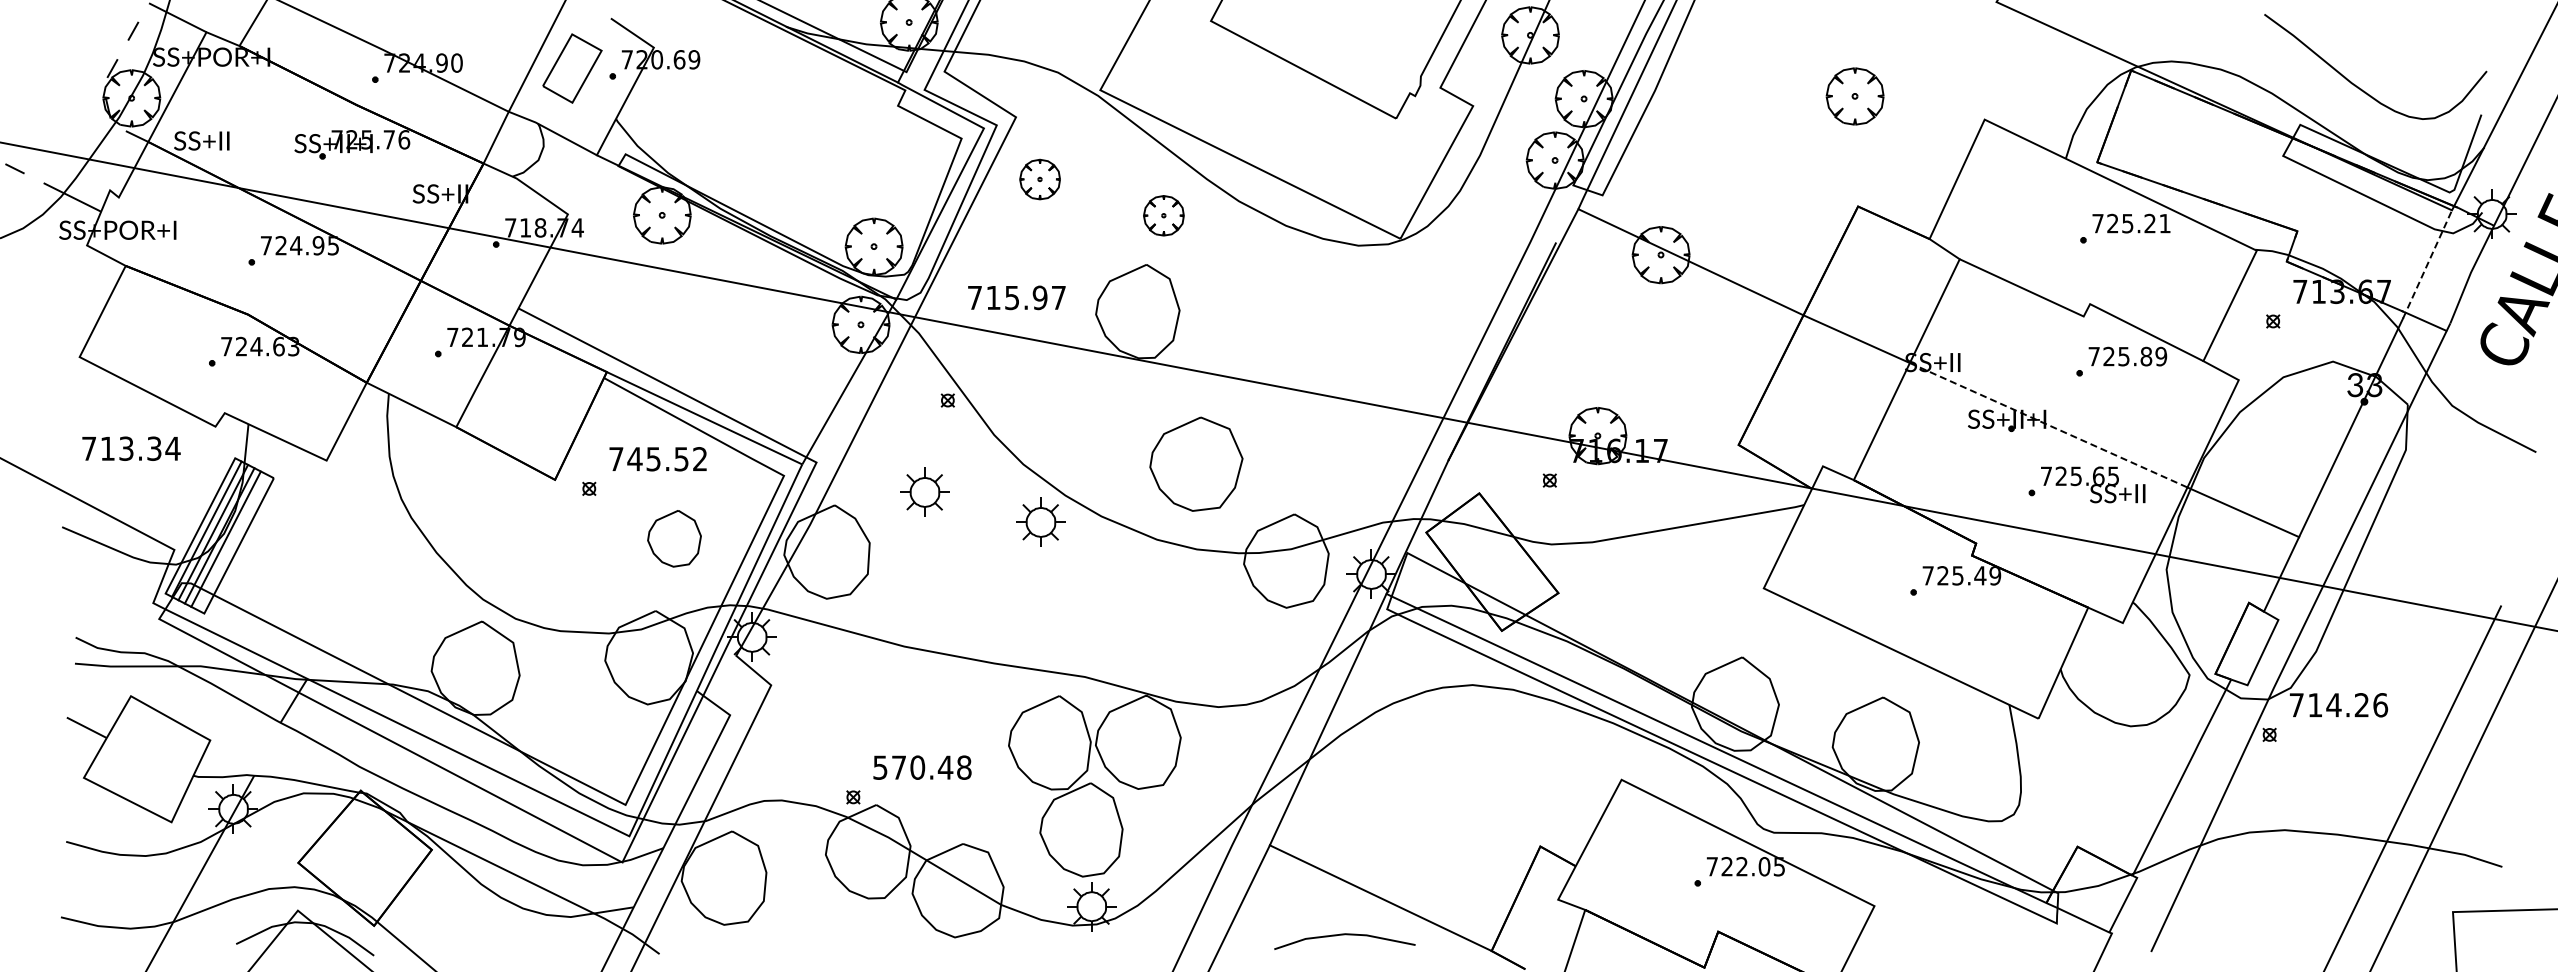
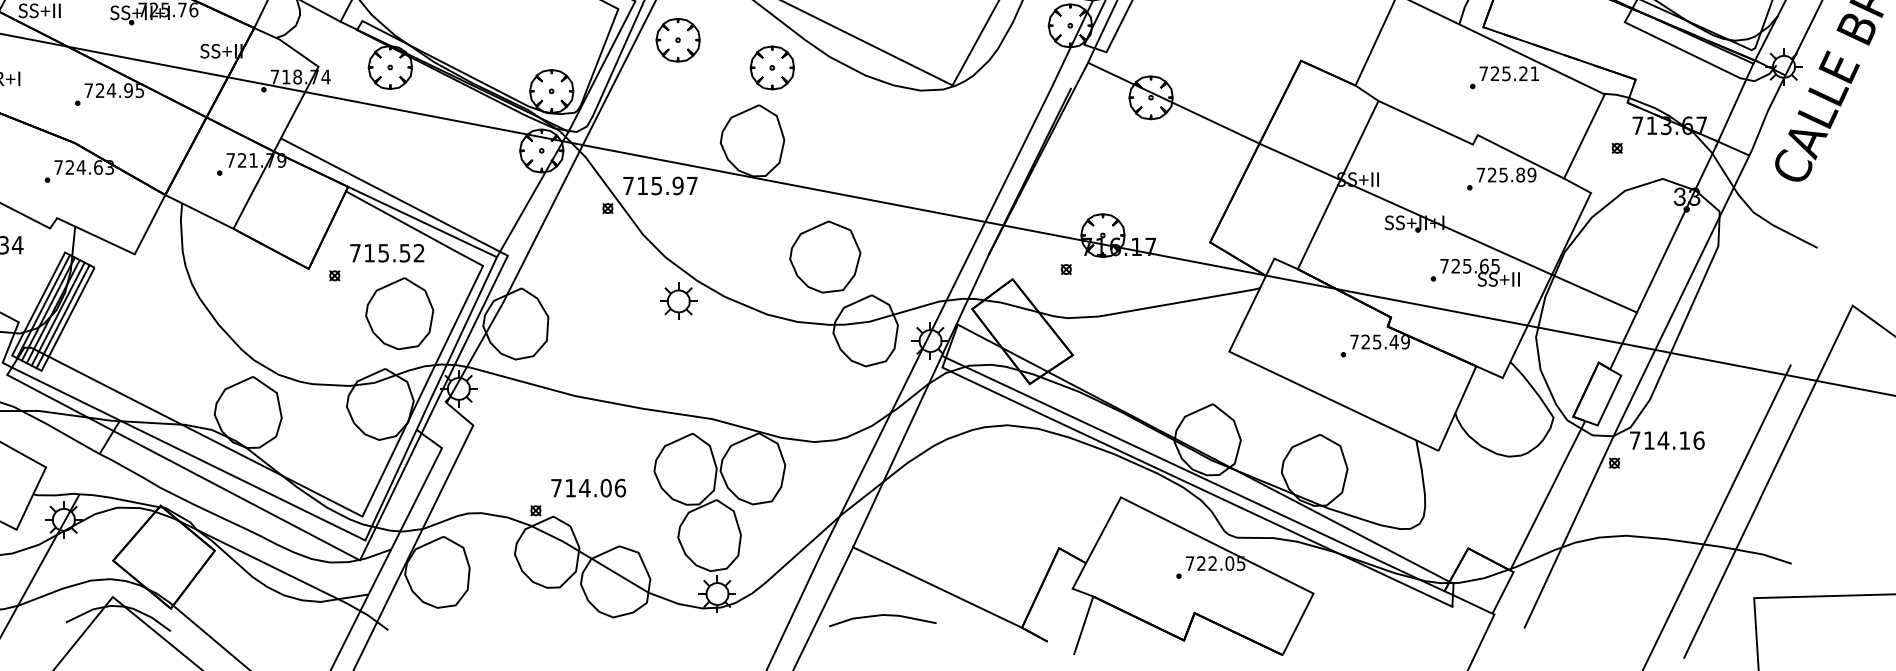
part: (1039, 179) -> (677, 40), size x1.43
part: (1163, 215) -> (772, 67), size x1.43
line: (2427, 263) -> (1734, 104), dashed -> solid
text: (1016, 297) -> (660, 185), moved
line: (2049, 425) -> (1446, 227), dashed -> solid
text: (634, 458) -> (369, 252), 745.52 -> 715.52
part: (1196, 463) -> (825, 256), moved
part: (924, 491) -> (590, 277), removed
part: (674, 538) -> (399, 313), size x1.67
line: (232, 542) -> (63, 316), added
text: (2361, 705) -> (1684, 440), 714.26 -> 714.16
text: (922, 767) -> (588, 488), 570.48 -> 714.06
line: (1344, 935) -> (882, 615), moved

